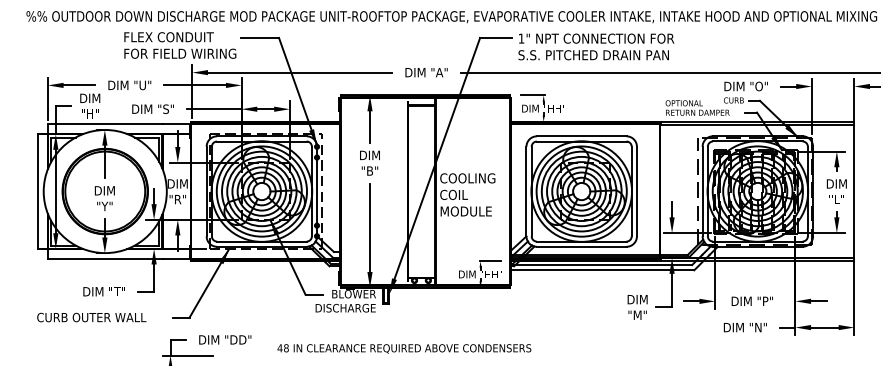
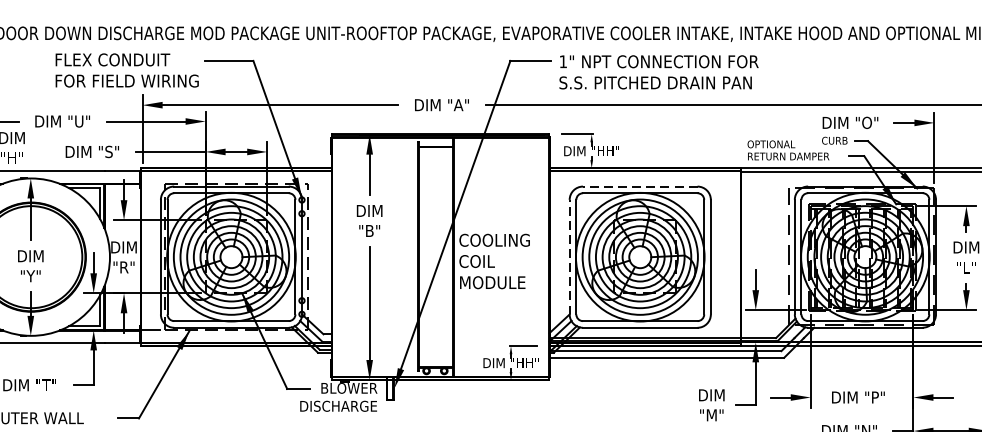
line: (581, 136) -> (640, 186), solid -> dashed
line: (526, 191) -> (569, 257), solid -> dashed

